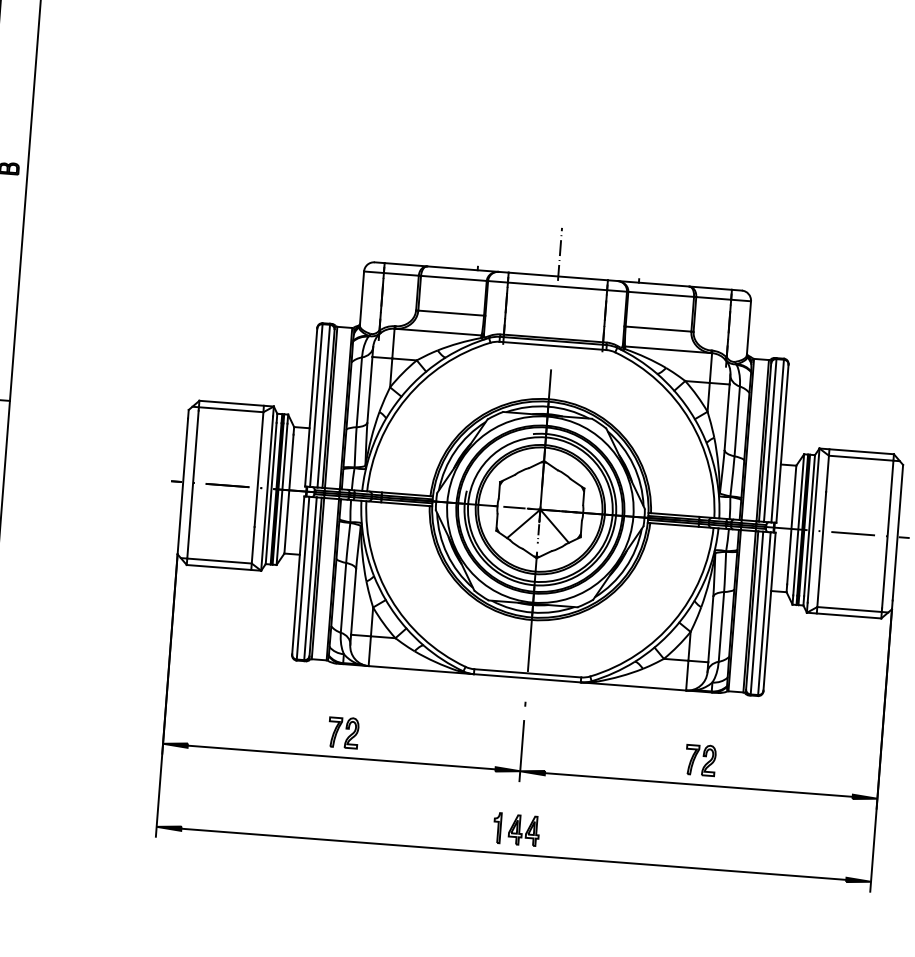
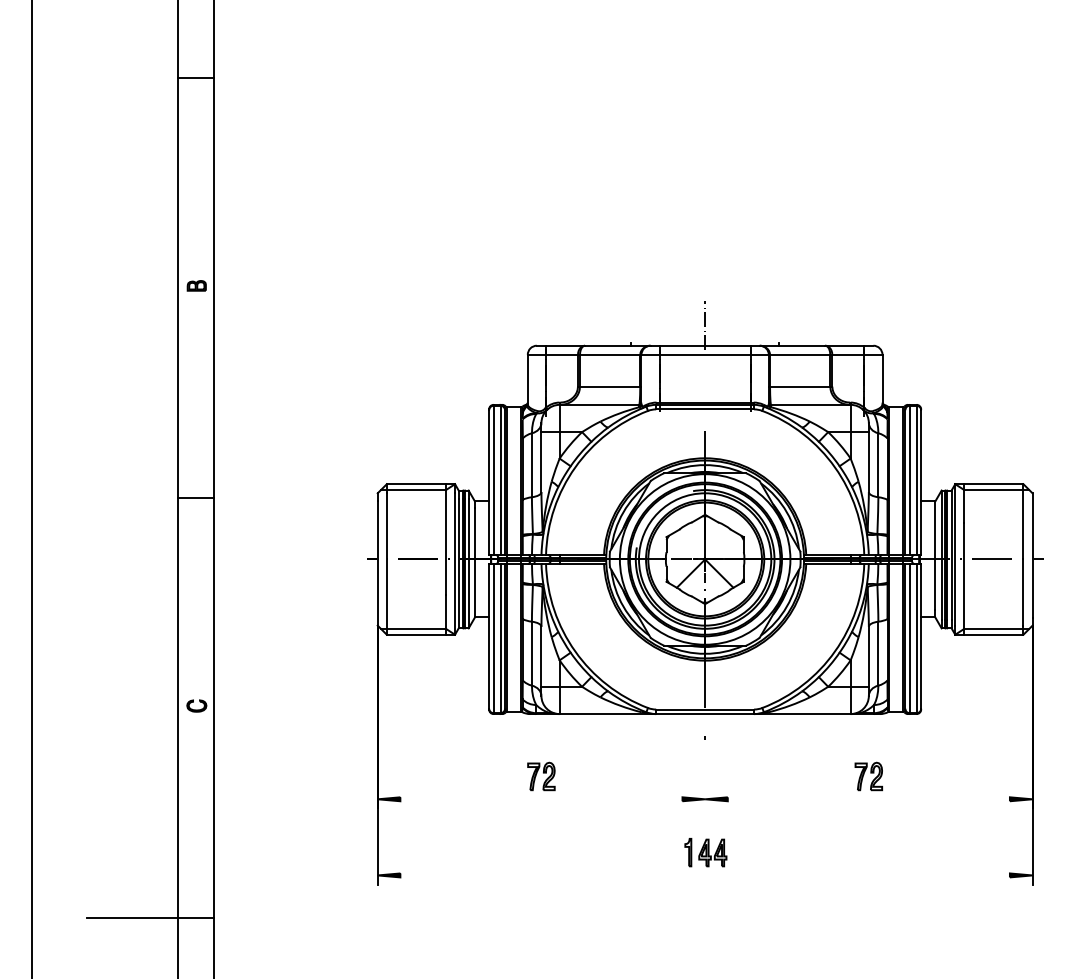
line: (522, 750) -> (705, 780), removed
line: (341, 757) -> (541, 799), removed
line: (698, 785) -> (868, 799), removed
line: (513, 854) -> (704, 875), removed

